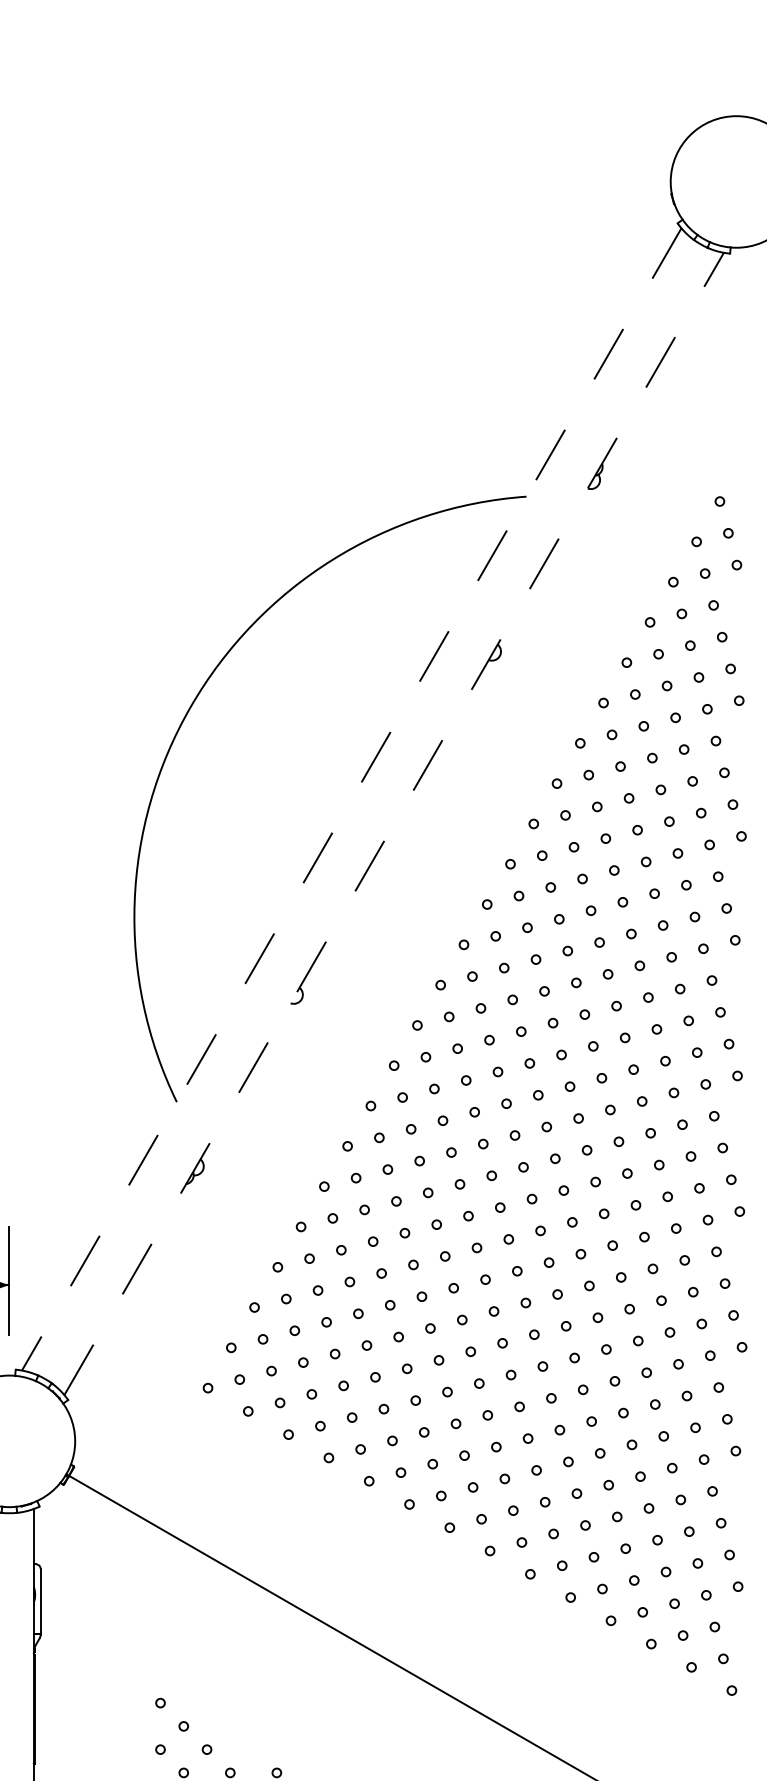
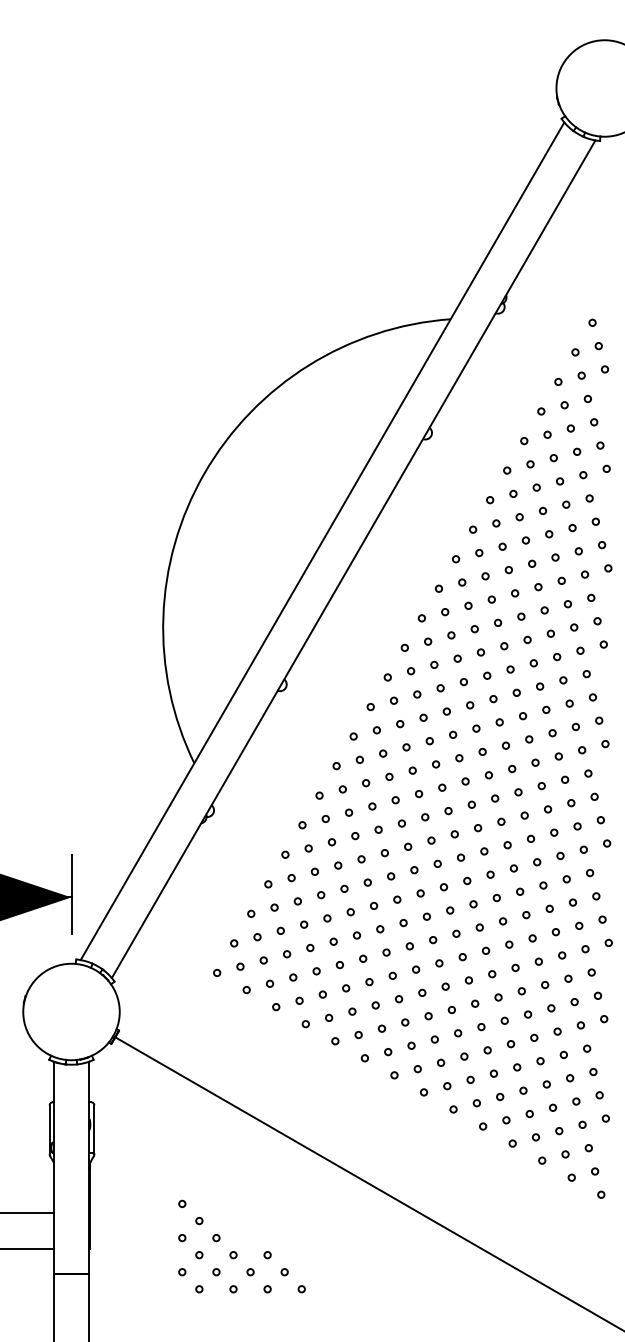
line: (351, 799) -> (322, 541), dashed -> solid
line: (393, 824) -> (353, 559), dashed -> solid

